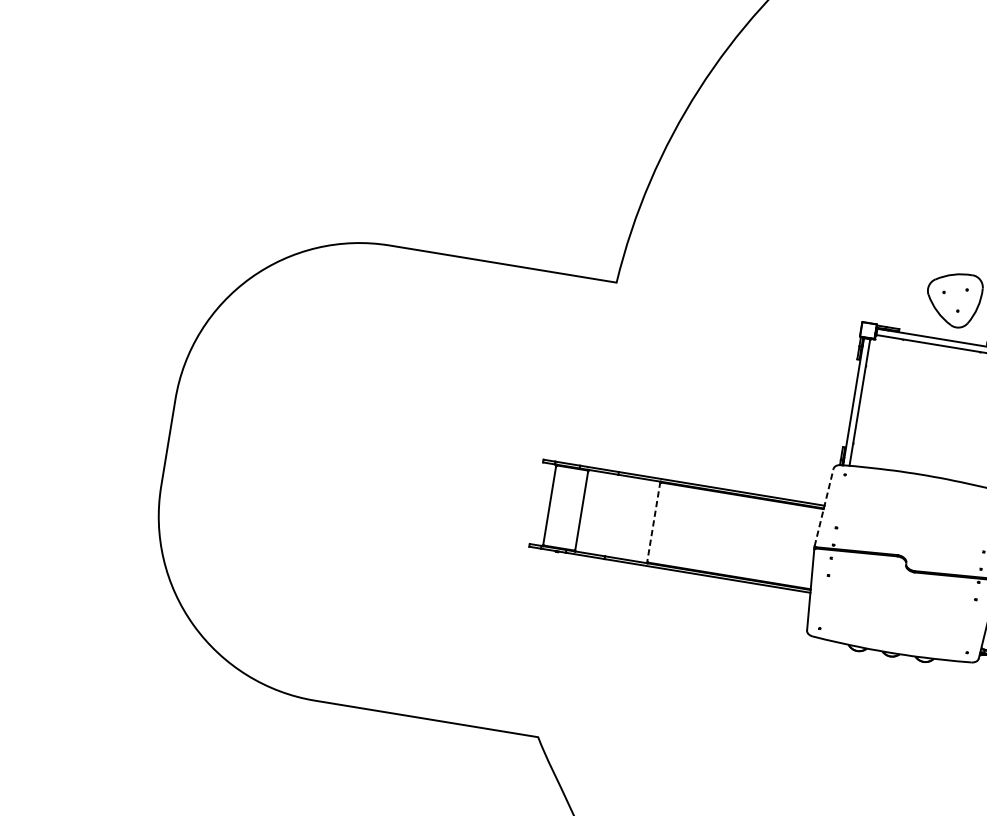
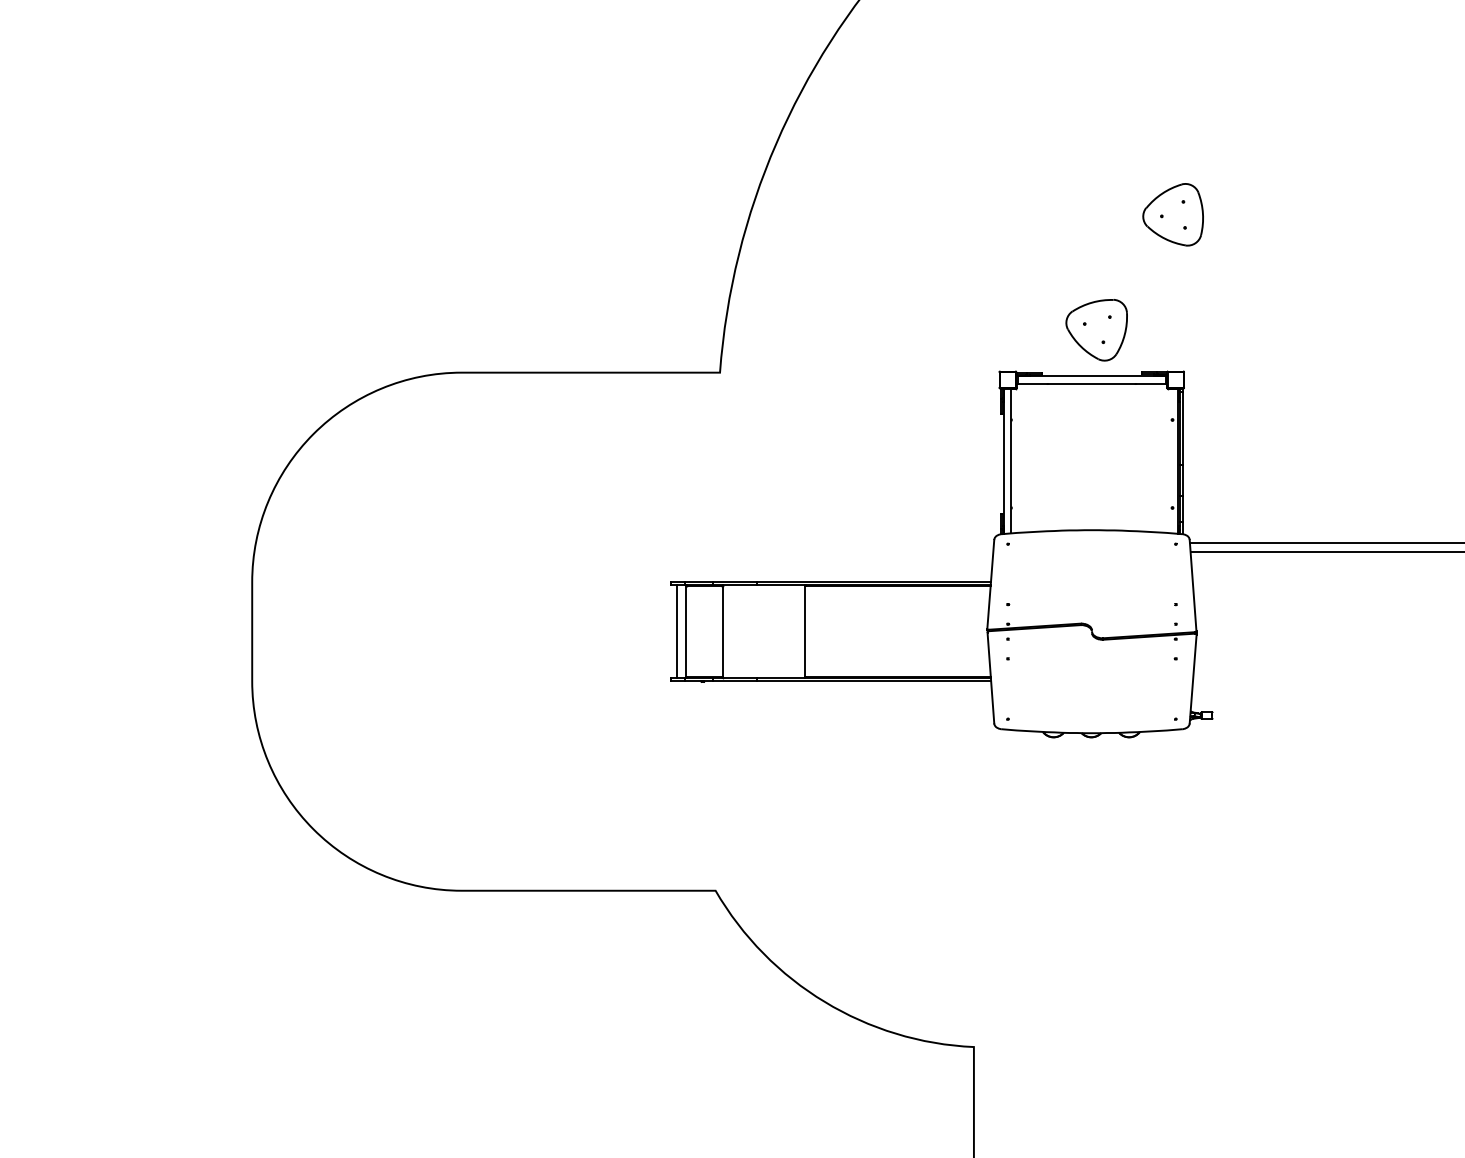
line: (541, 503) -> (676, 631), added
line: (823, 507) -> (990, 584), dashed -> solid
line: (653, 523) -> (804, 632), dashed -> solid

